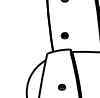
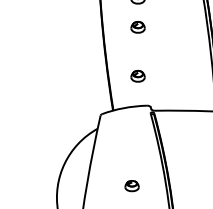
part: (64, 12) -> (137, 26), added

